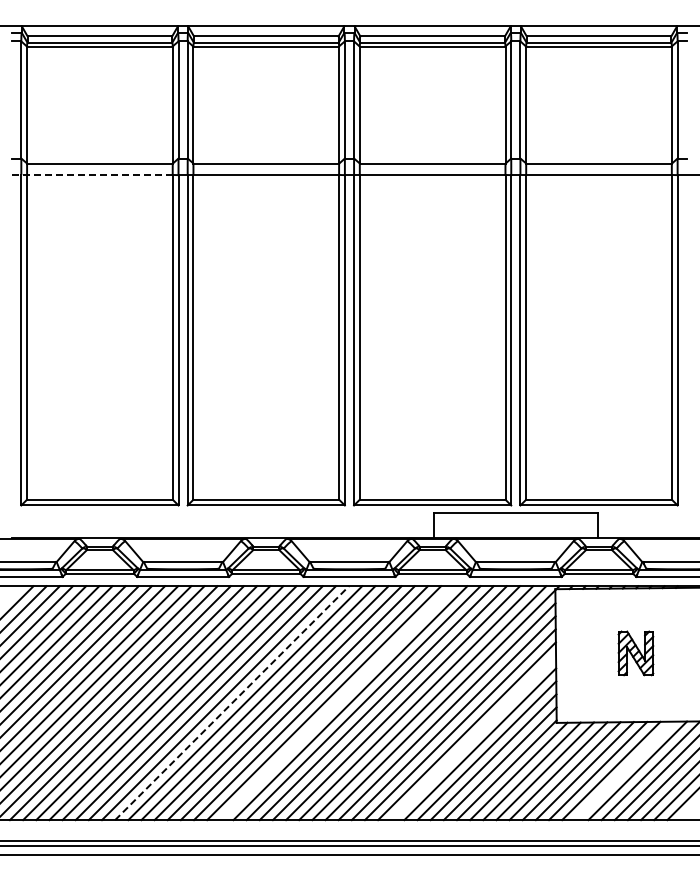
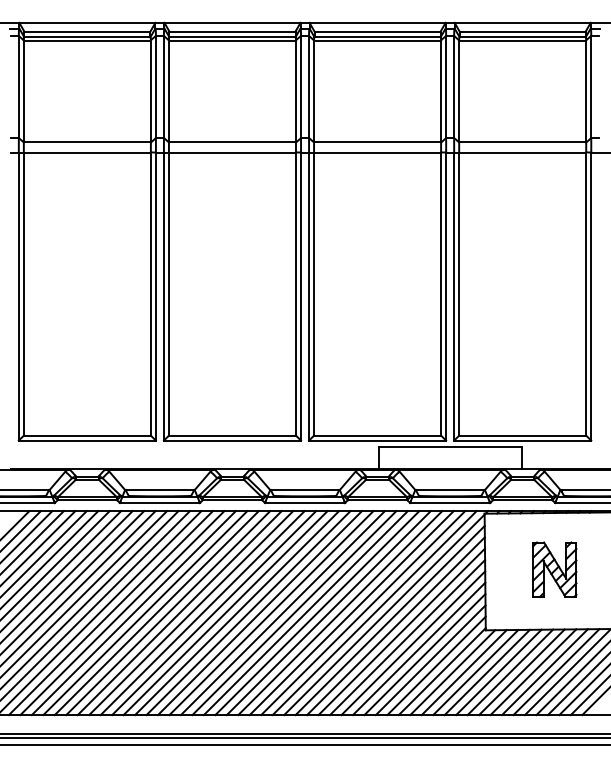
line: (92, 175) -> (80, 152), dashed -> solid
part: (635, 653) -> (554, 569), size x1.43
line: (232, 702) -> (203, 612), dashed -> solid
line: (337, 703) -> (294, 613), added
line: (473, 737) -> (413, 643), added
line: (624, 770) -> (544, 671), added

